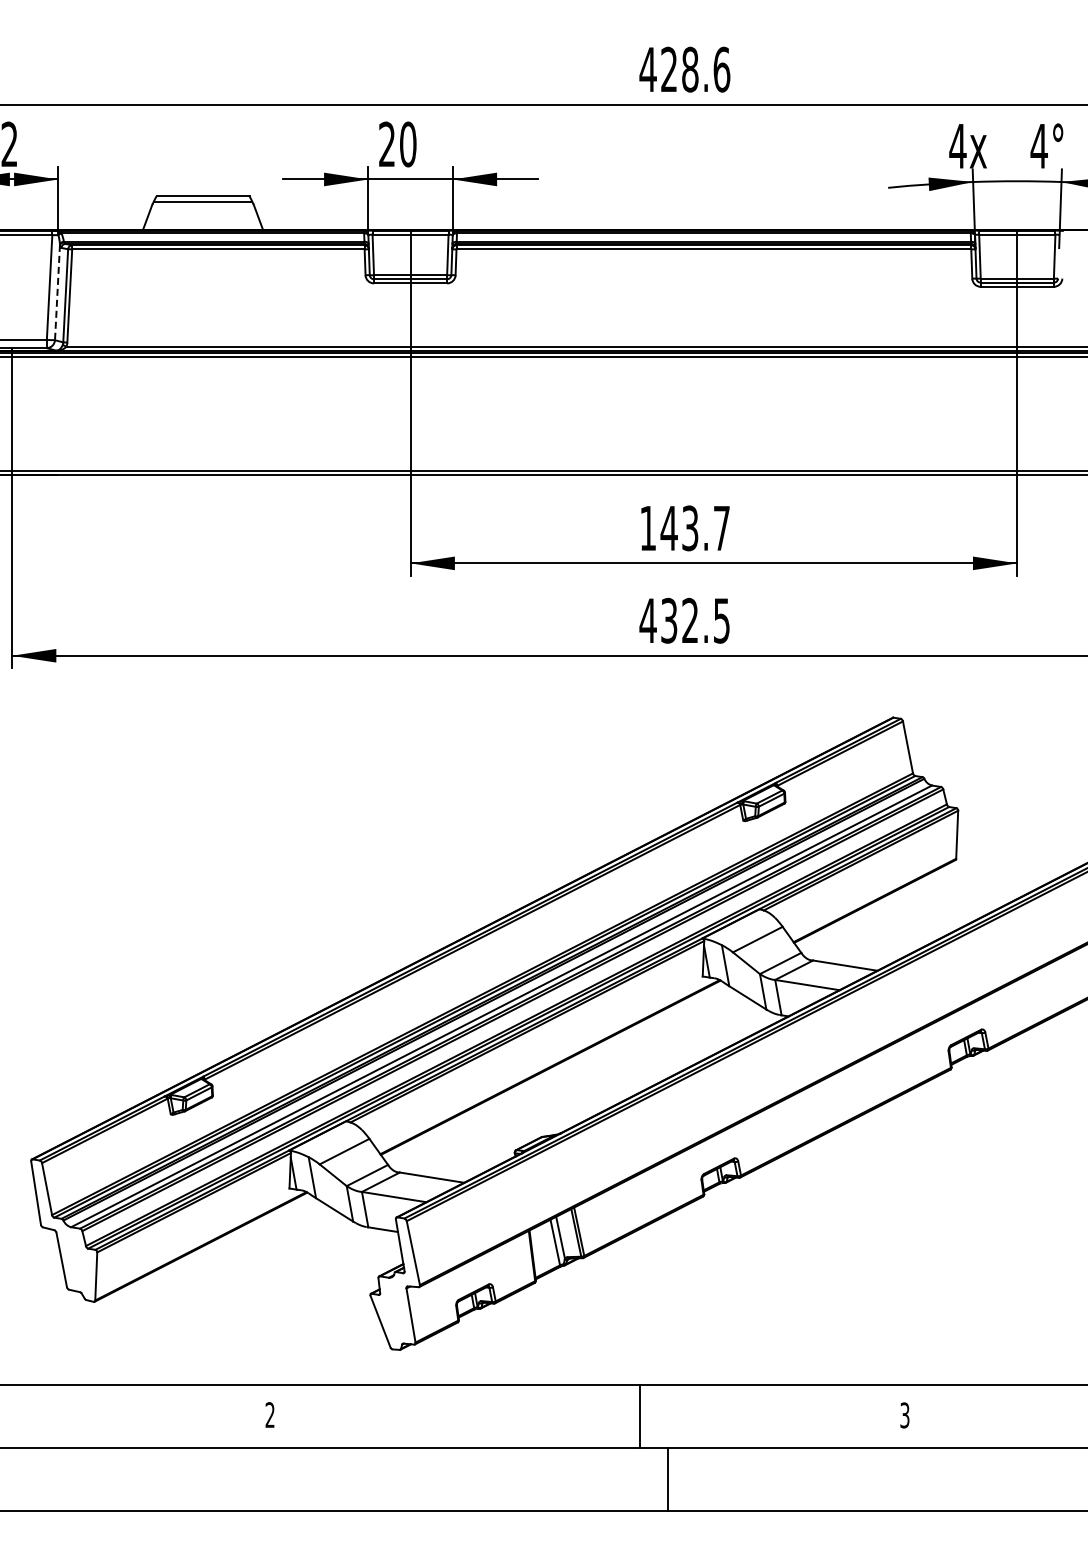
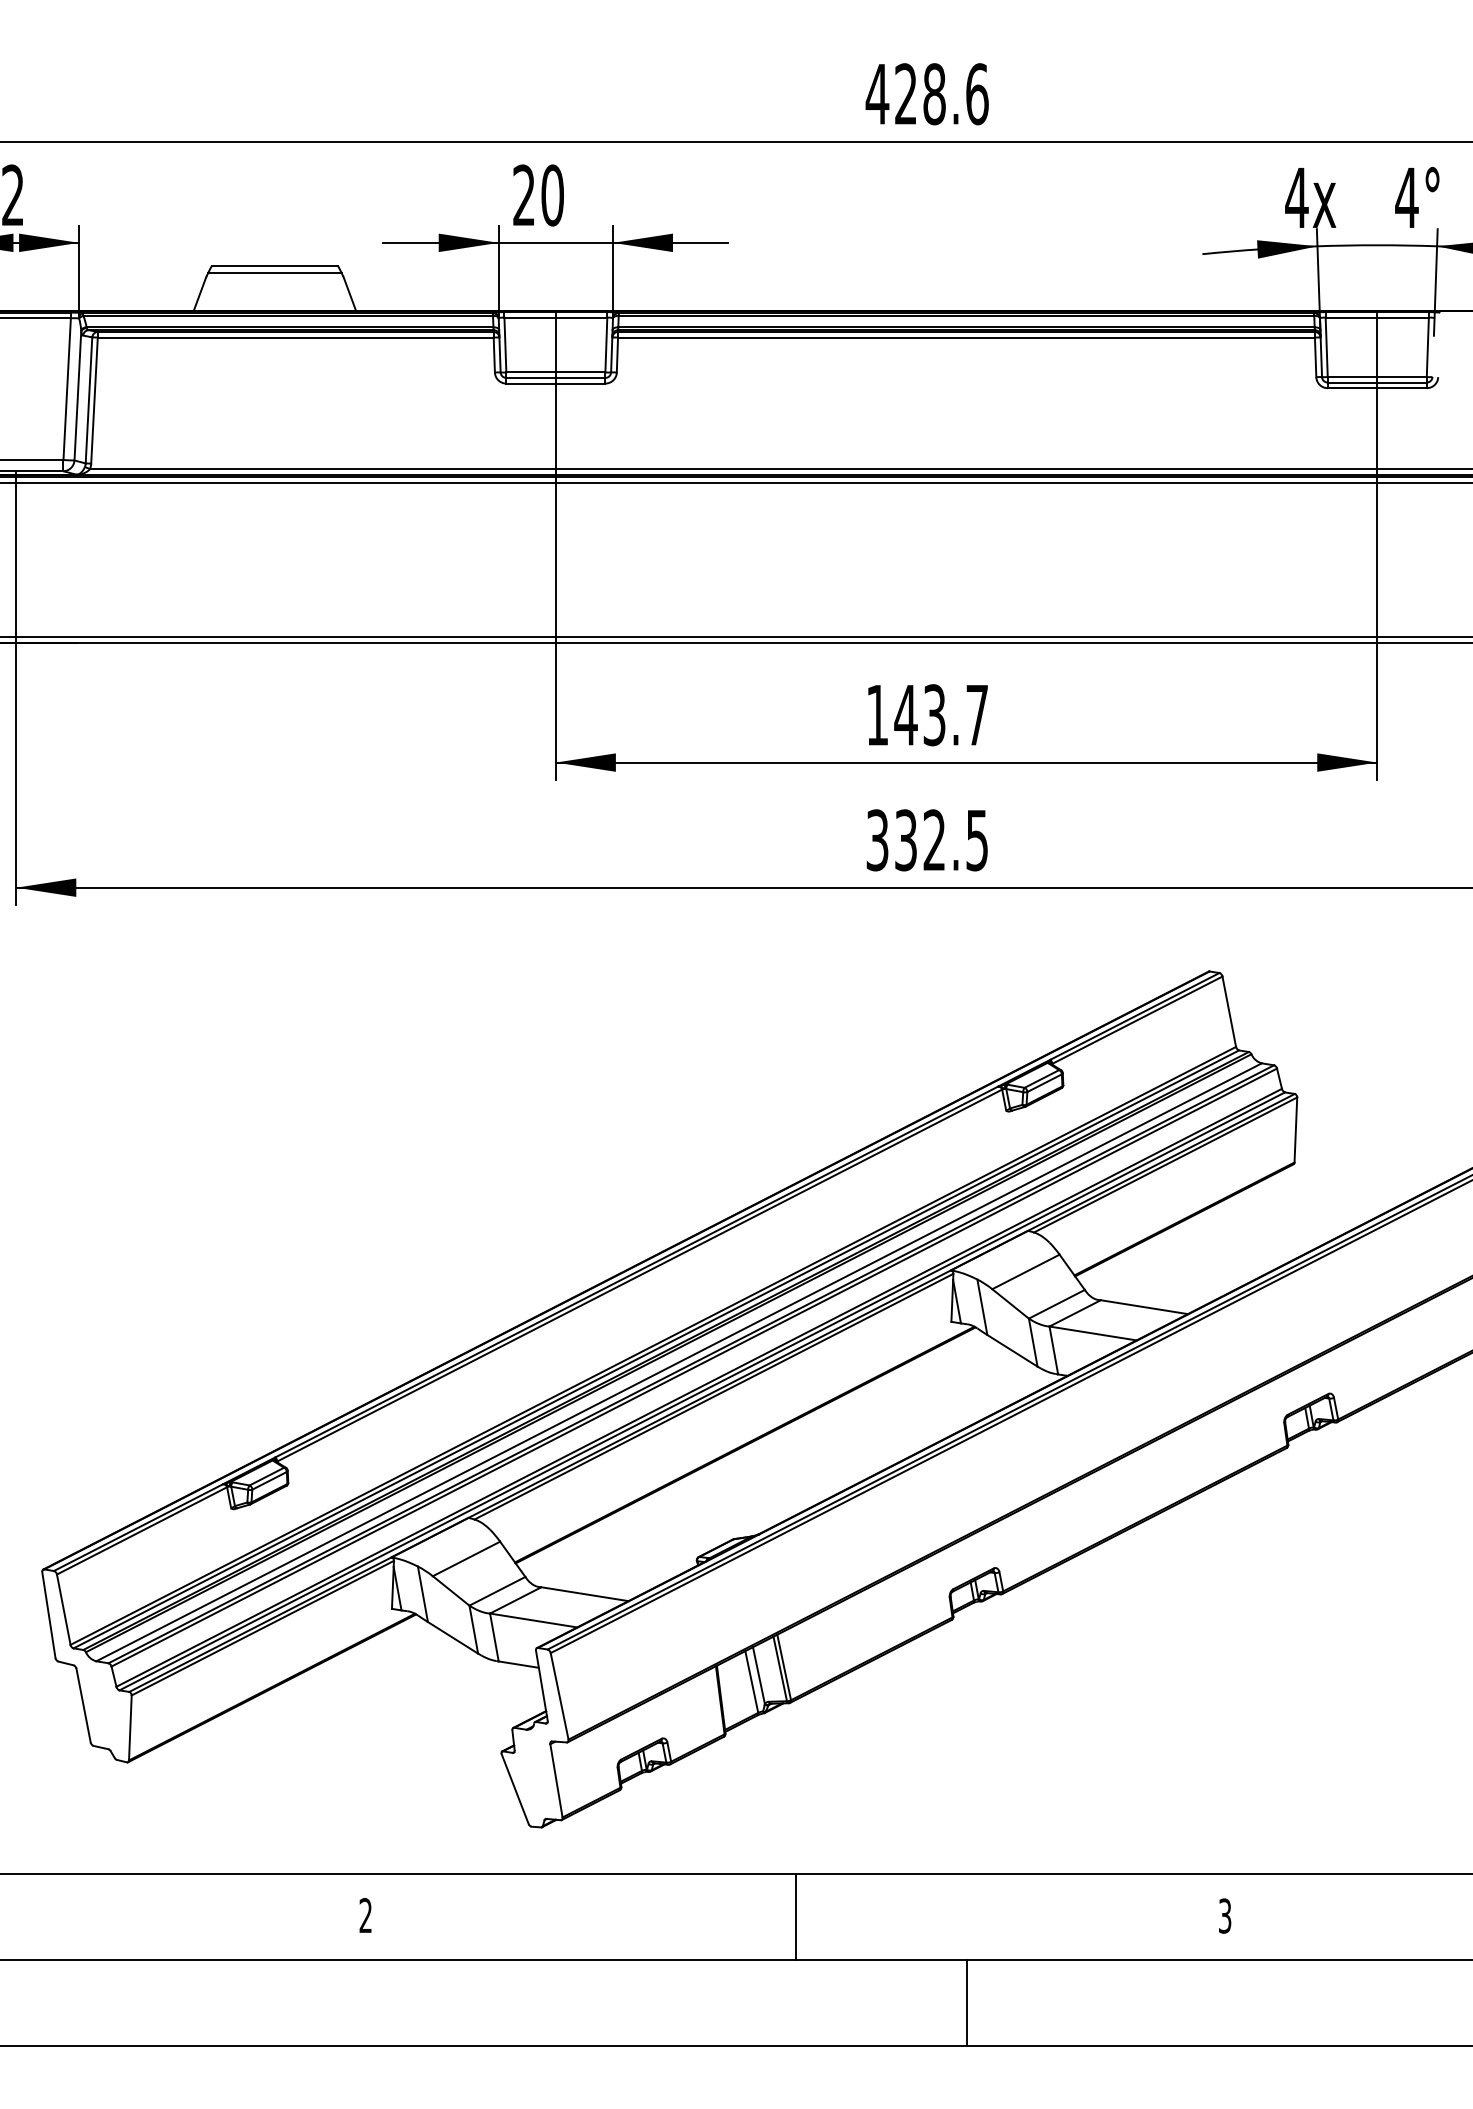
line: (57, 292) -> (77, 395), dashed -> solid
text: (647, 620) -> (876, 839), 432.5 -> 332.5
line: (639, 1415) -> (795, 1916), moved
line: (668, 1479) -> (967, 2002), moved

